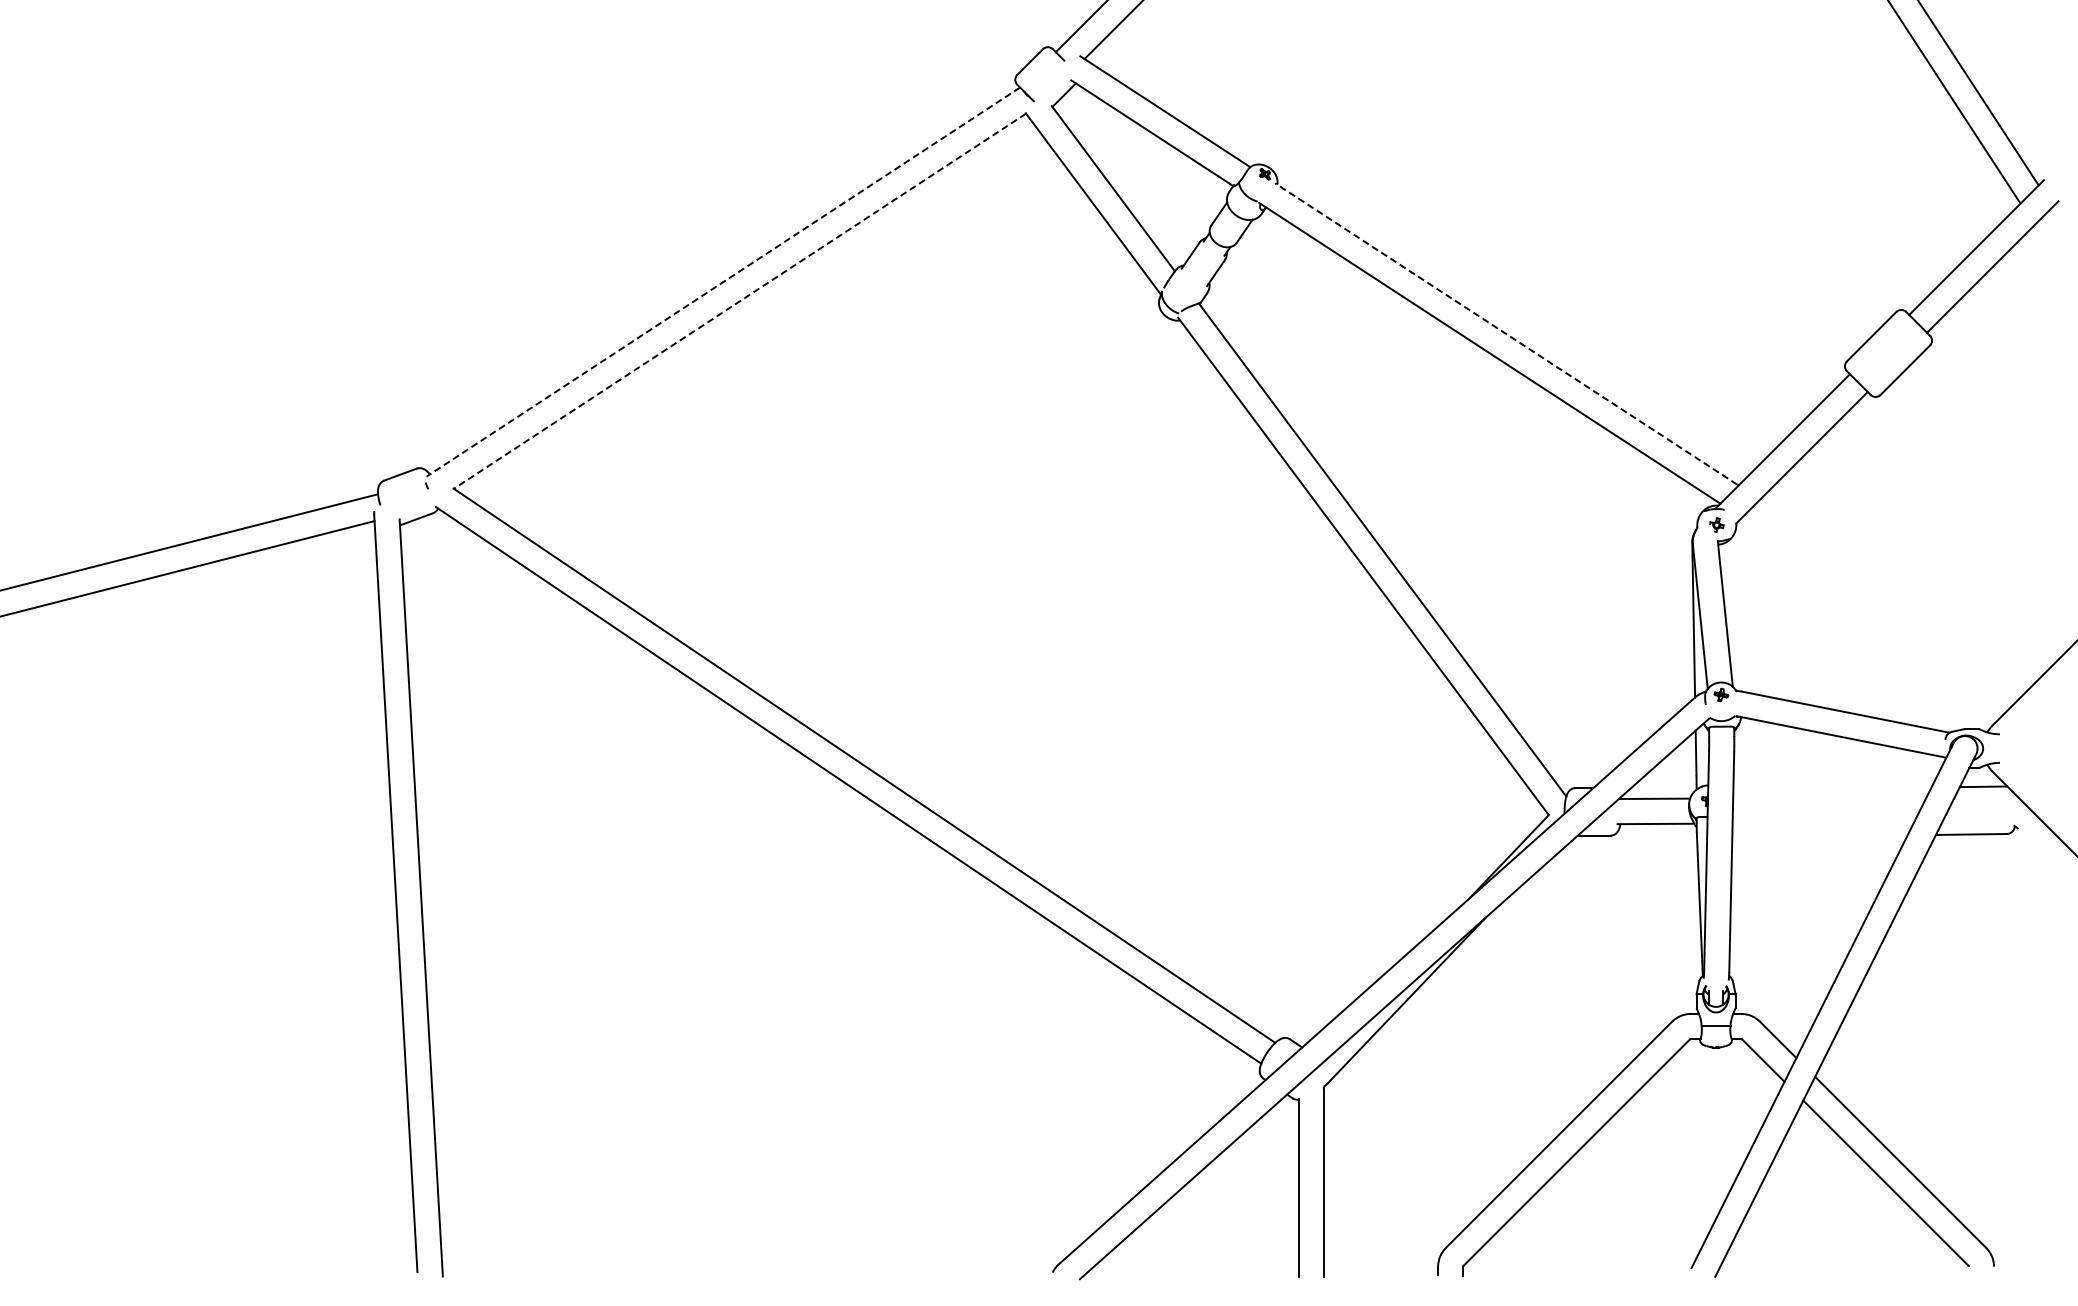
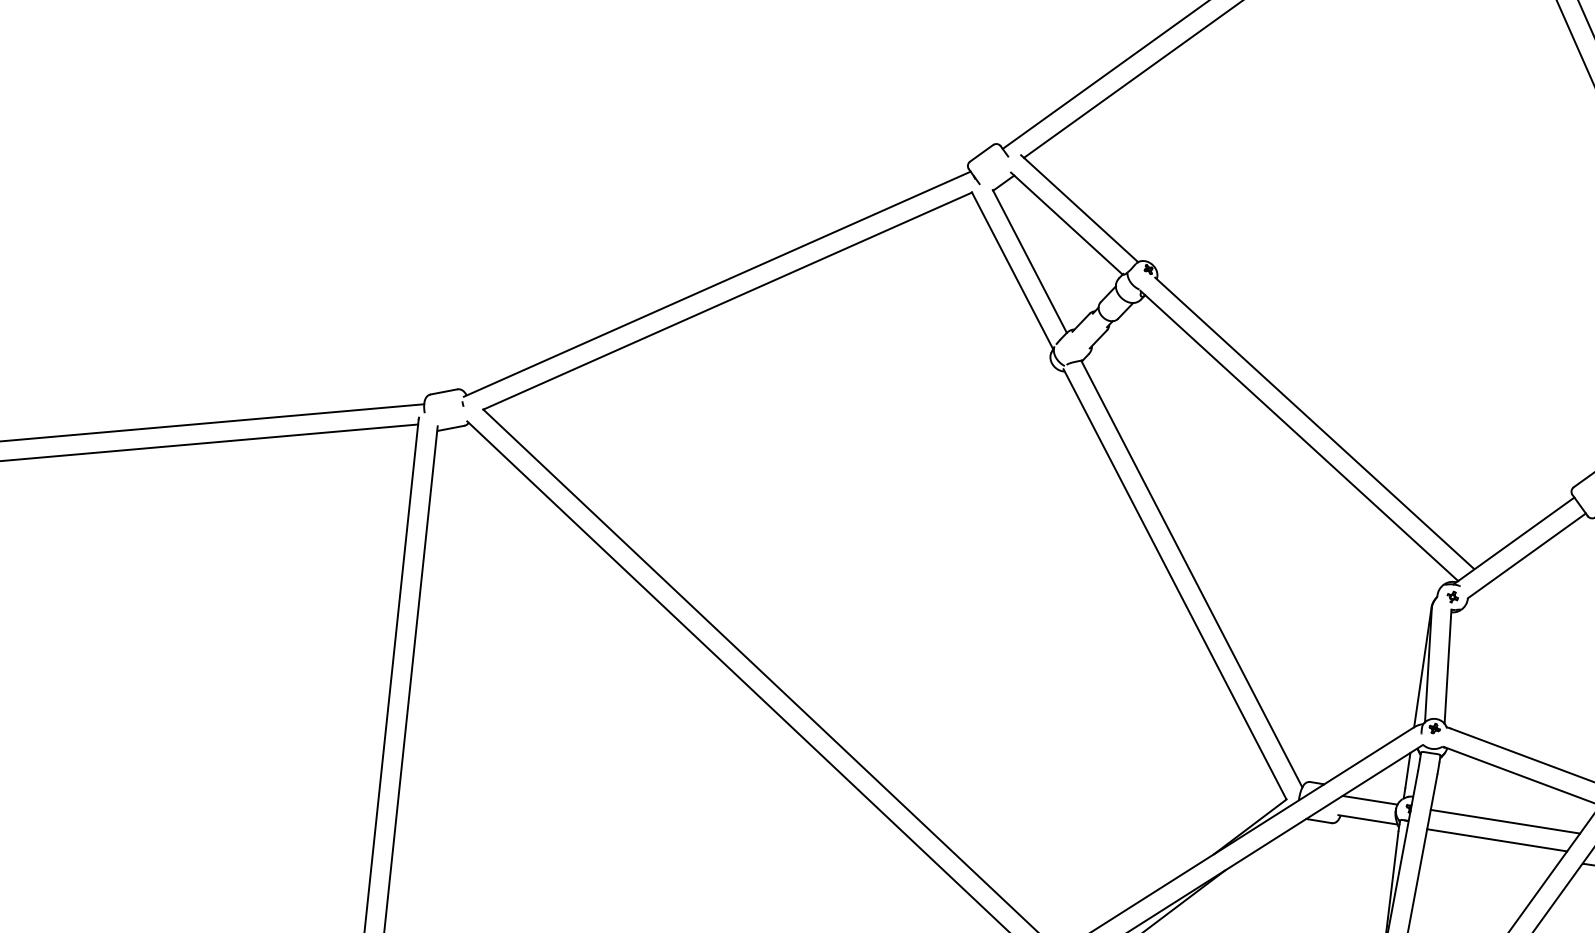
line: (723, 282) -> (717, 284), dashed -> solid
line: (739, 301) -> (727, 301), dashed -> solid
line: (1506, 333) -> (1314, 422), dashed -> solid
line: (1829, 797) -> (1505, 821), added
line: (1822, 822) -> (1496, 839), added

